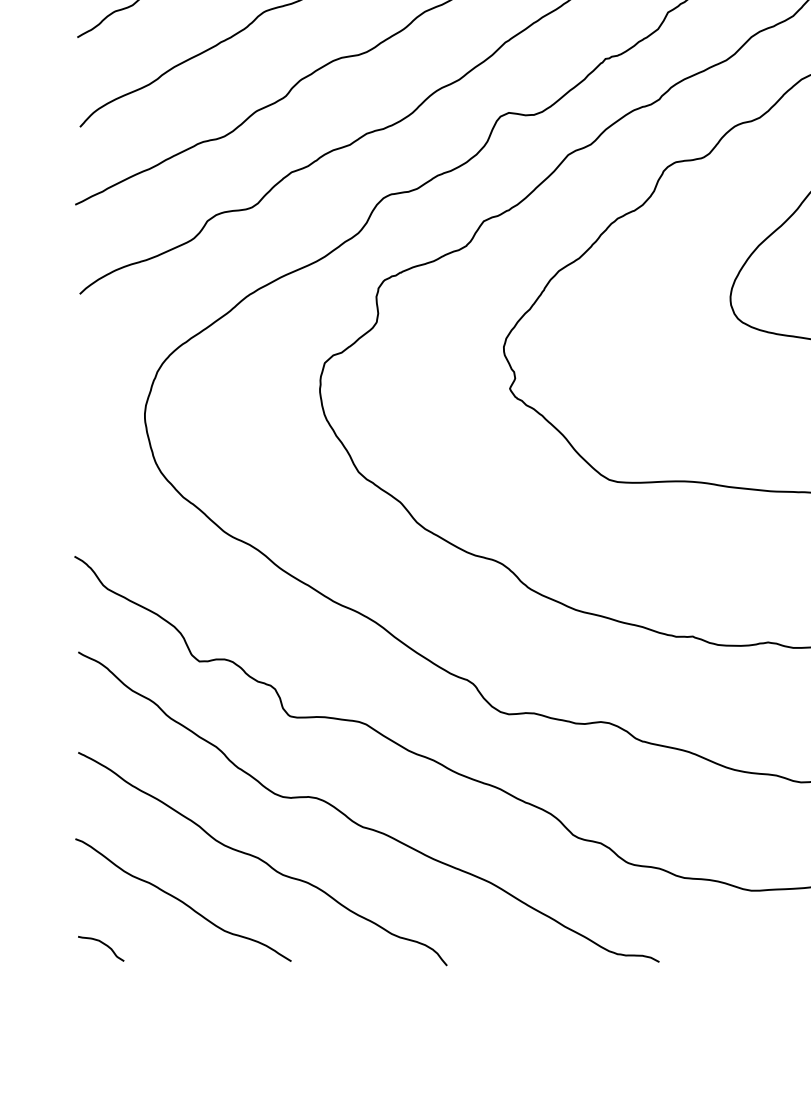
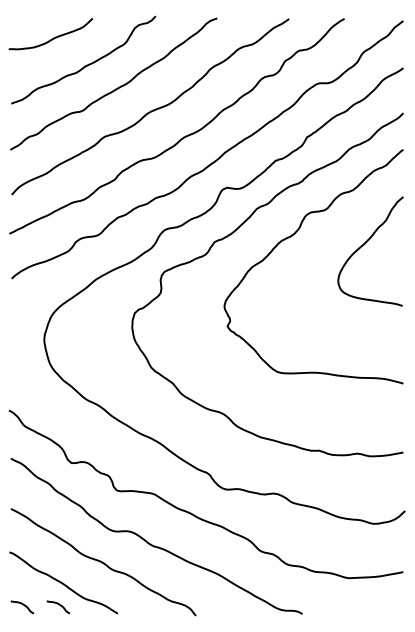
curve: (173, 945) -> (58, 605), added

